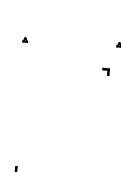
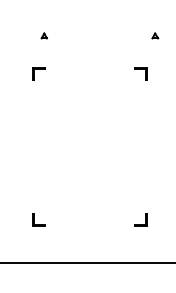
part: (24, 39) -> (43, 35), moved
part: (30, 63) -> (38, 73), added
part: (105, 71) -> (140, 73), size x1.67

